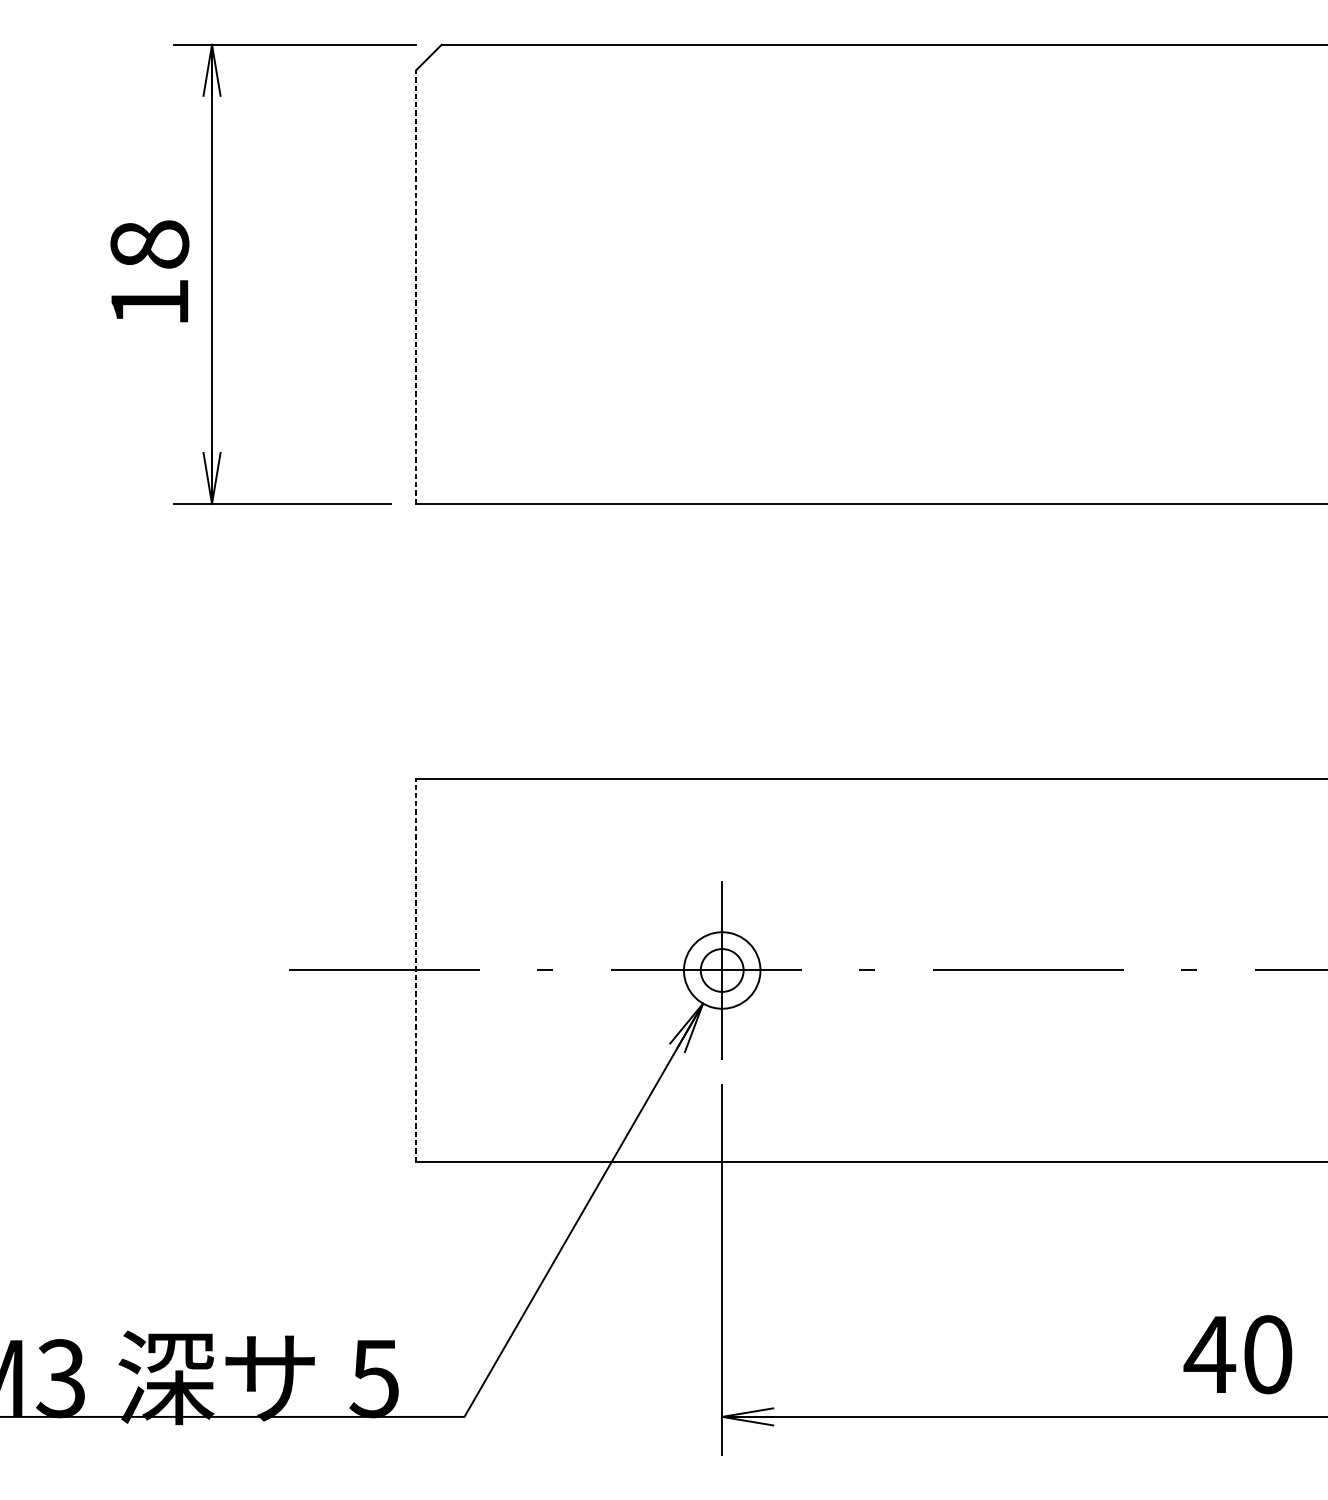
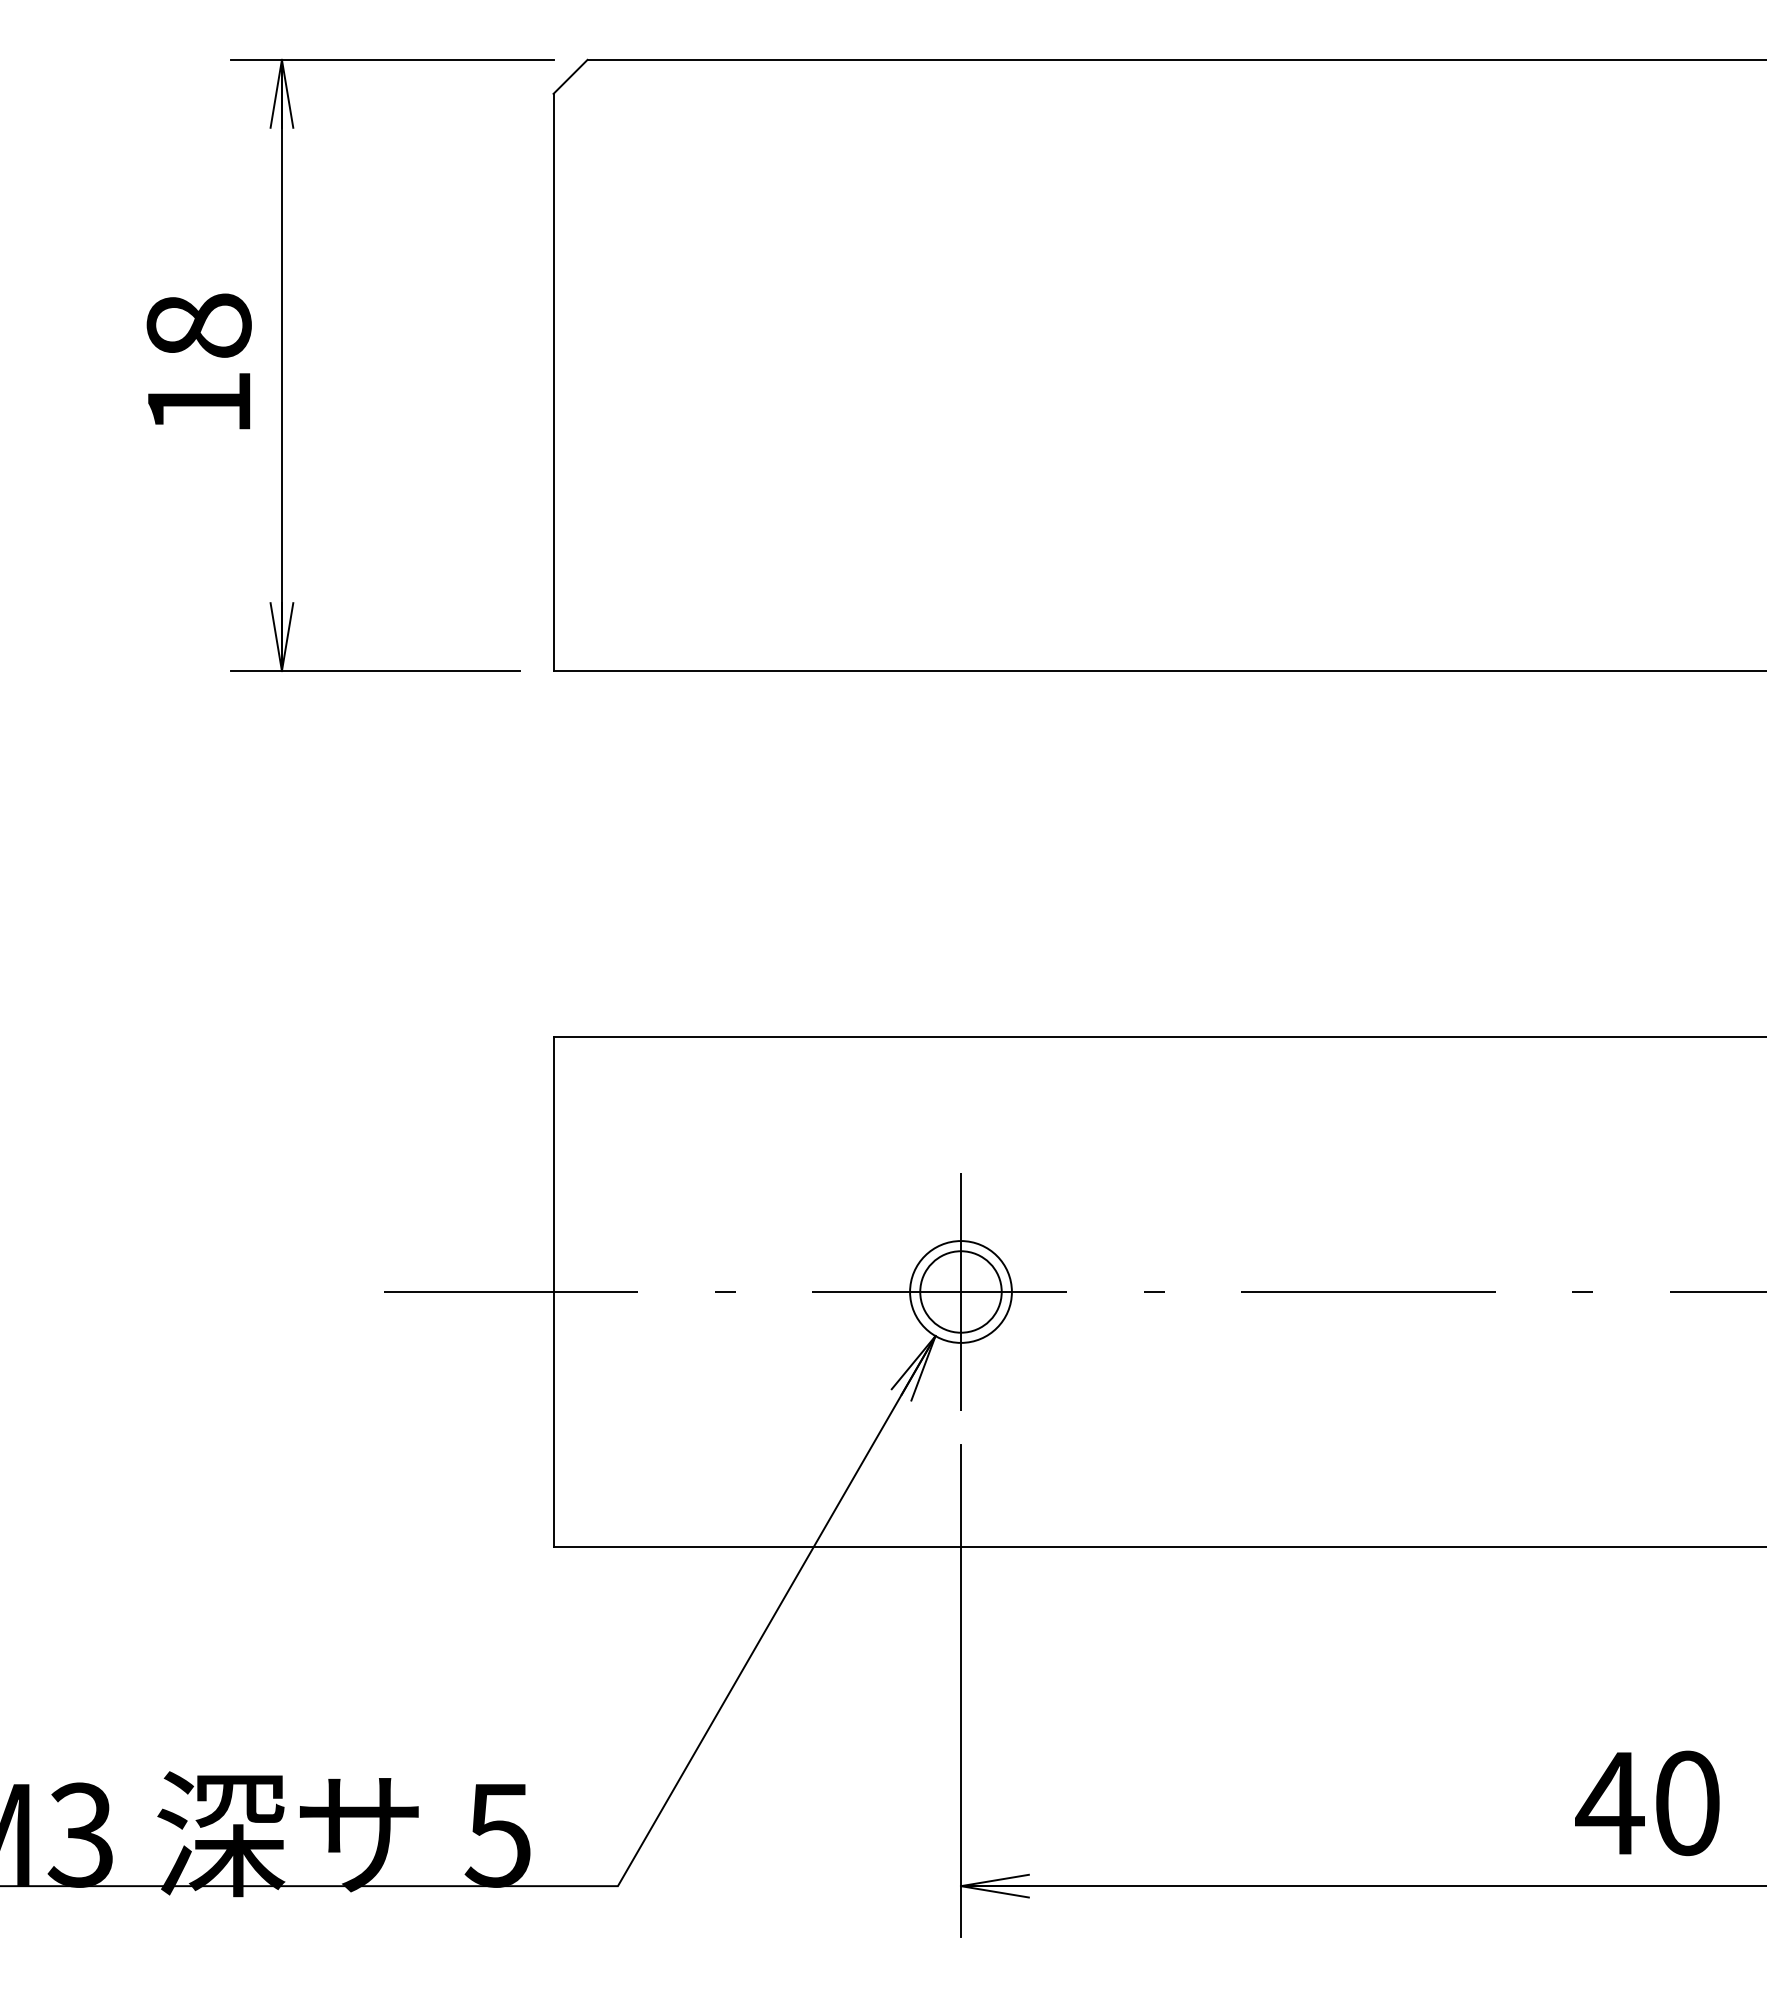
line: (416, 287) -> (553, 382), dashed -> solid
line: (416, 970) -> (553, 1291), dashed -> solid
circle: (721, 970) -> (960, 1291), size x1.43

